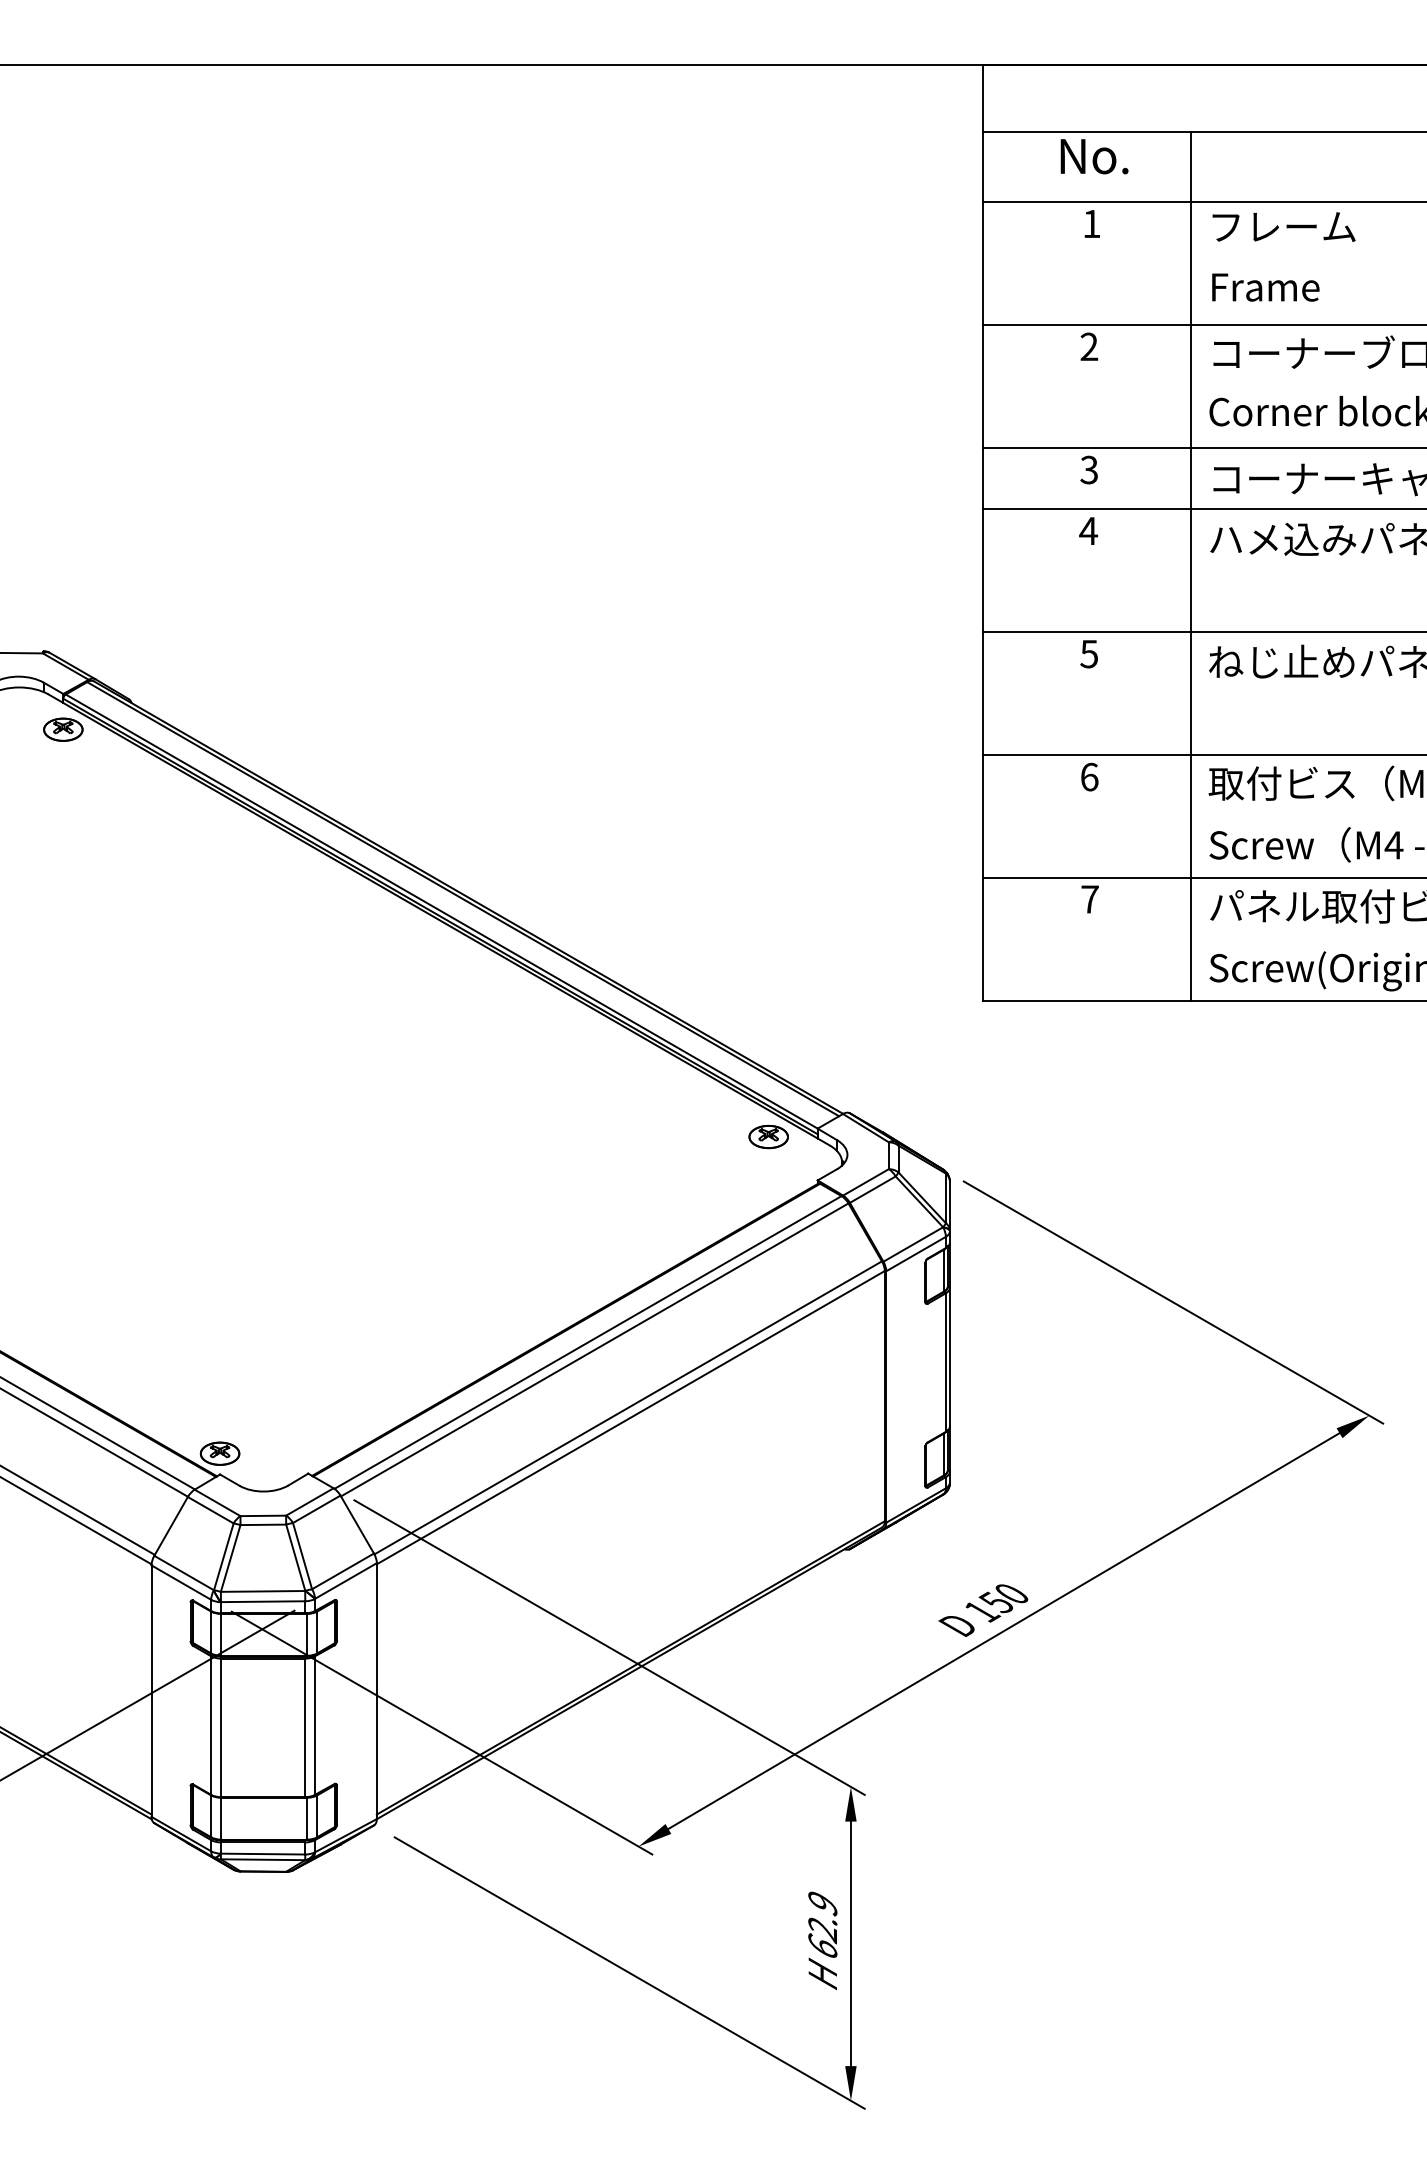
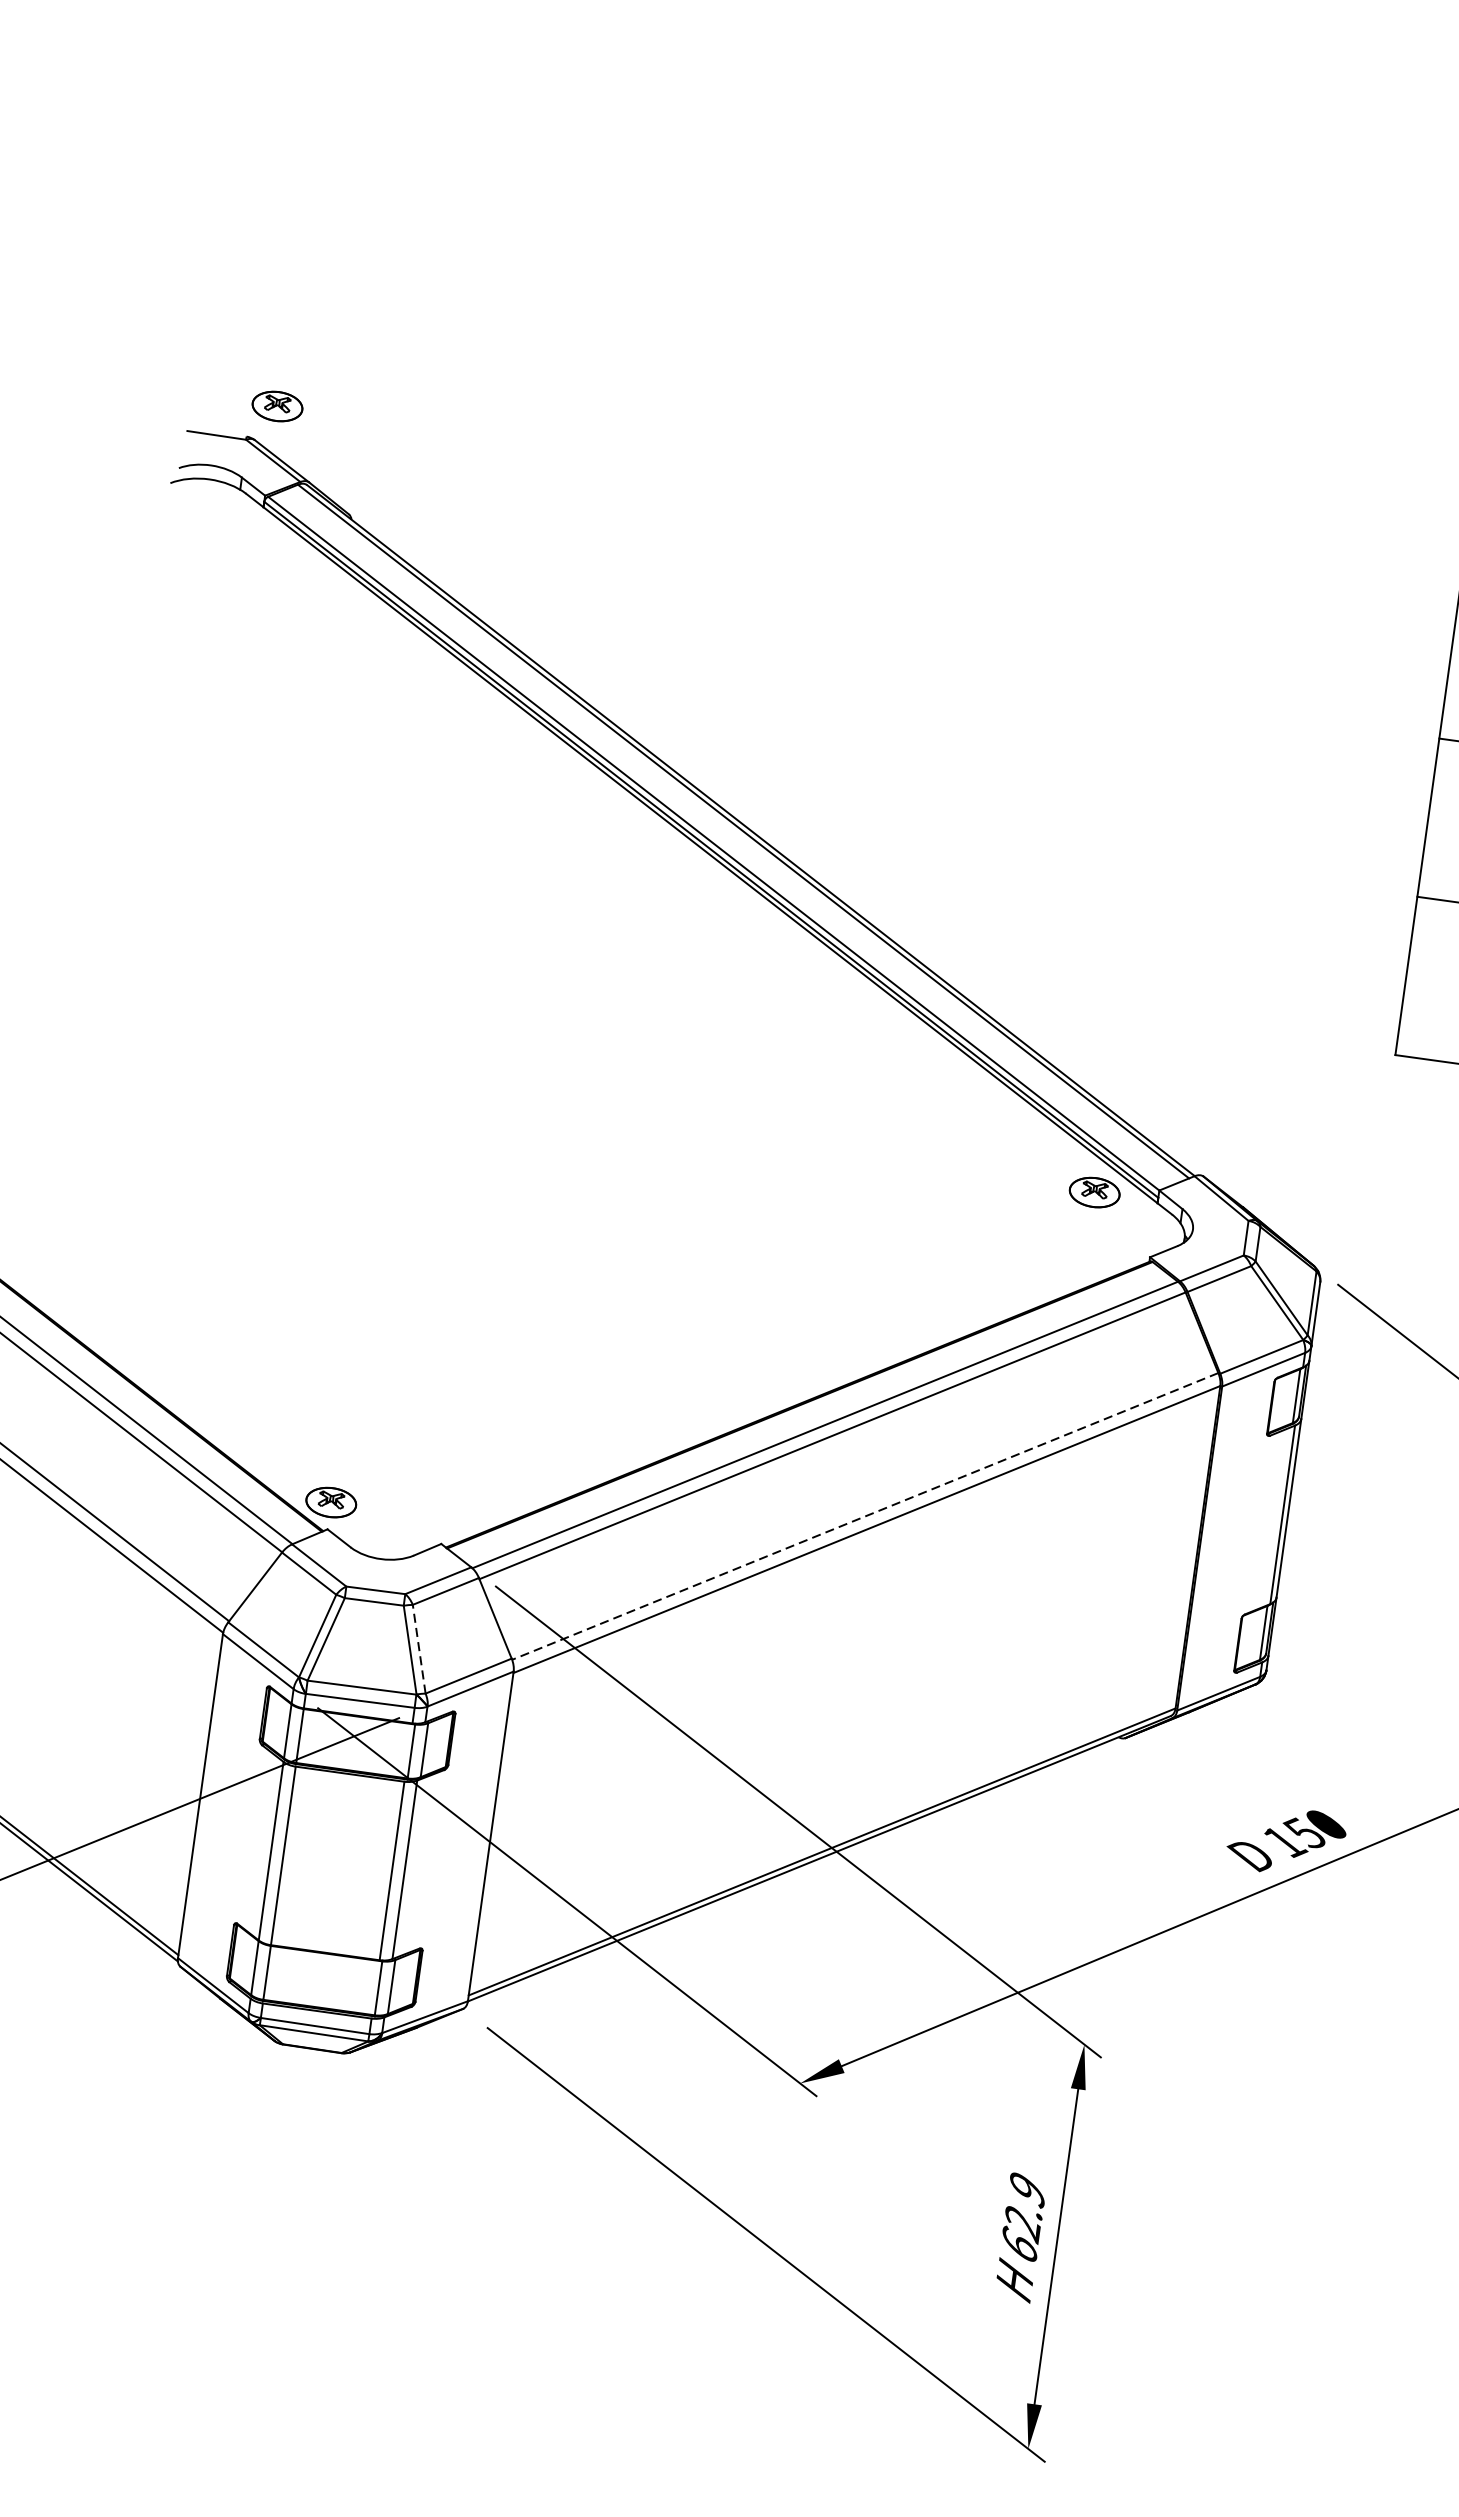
part: (63, 729) -> (277, 406), moved
line: (627, 1408) -> (864, 1517), solid -> dashed
line: (302, 1555) -> (419, 1648), solid -> dashed

